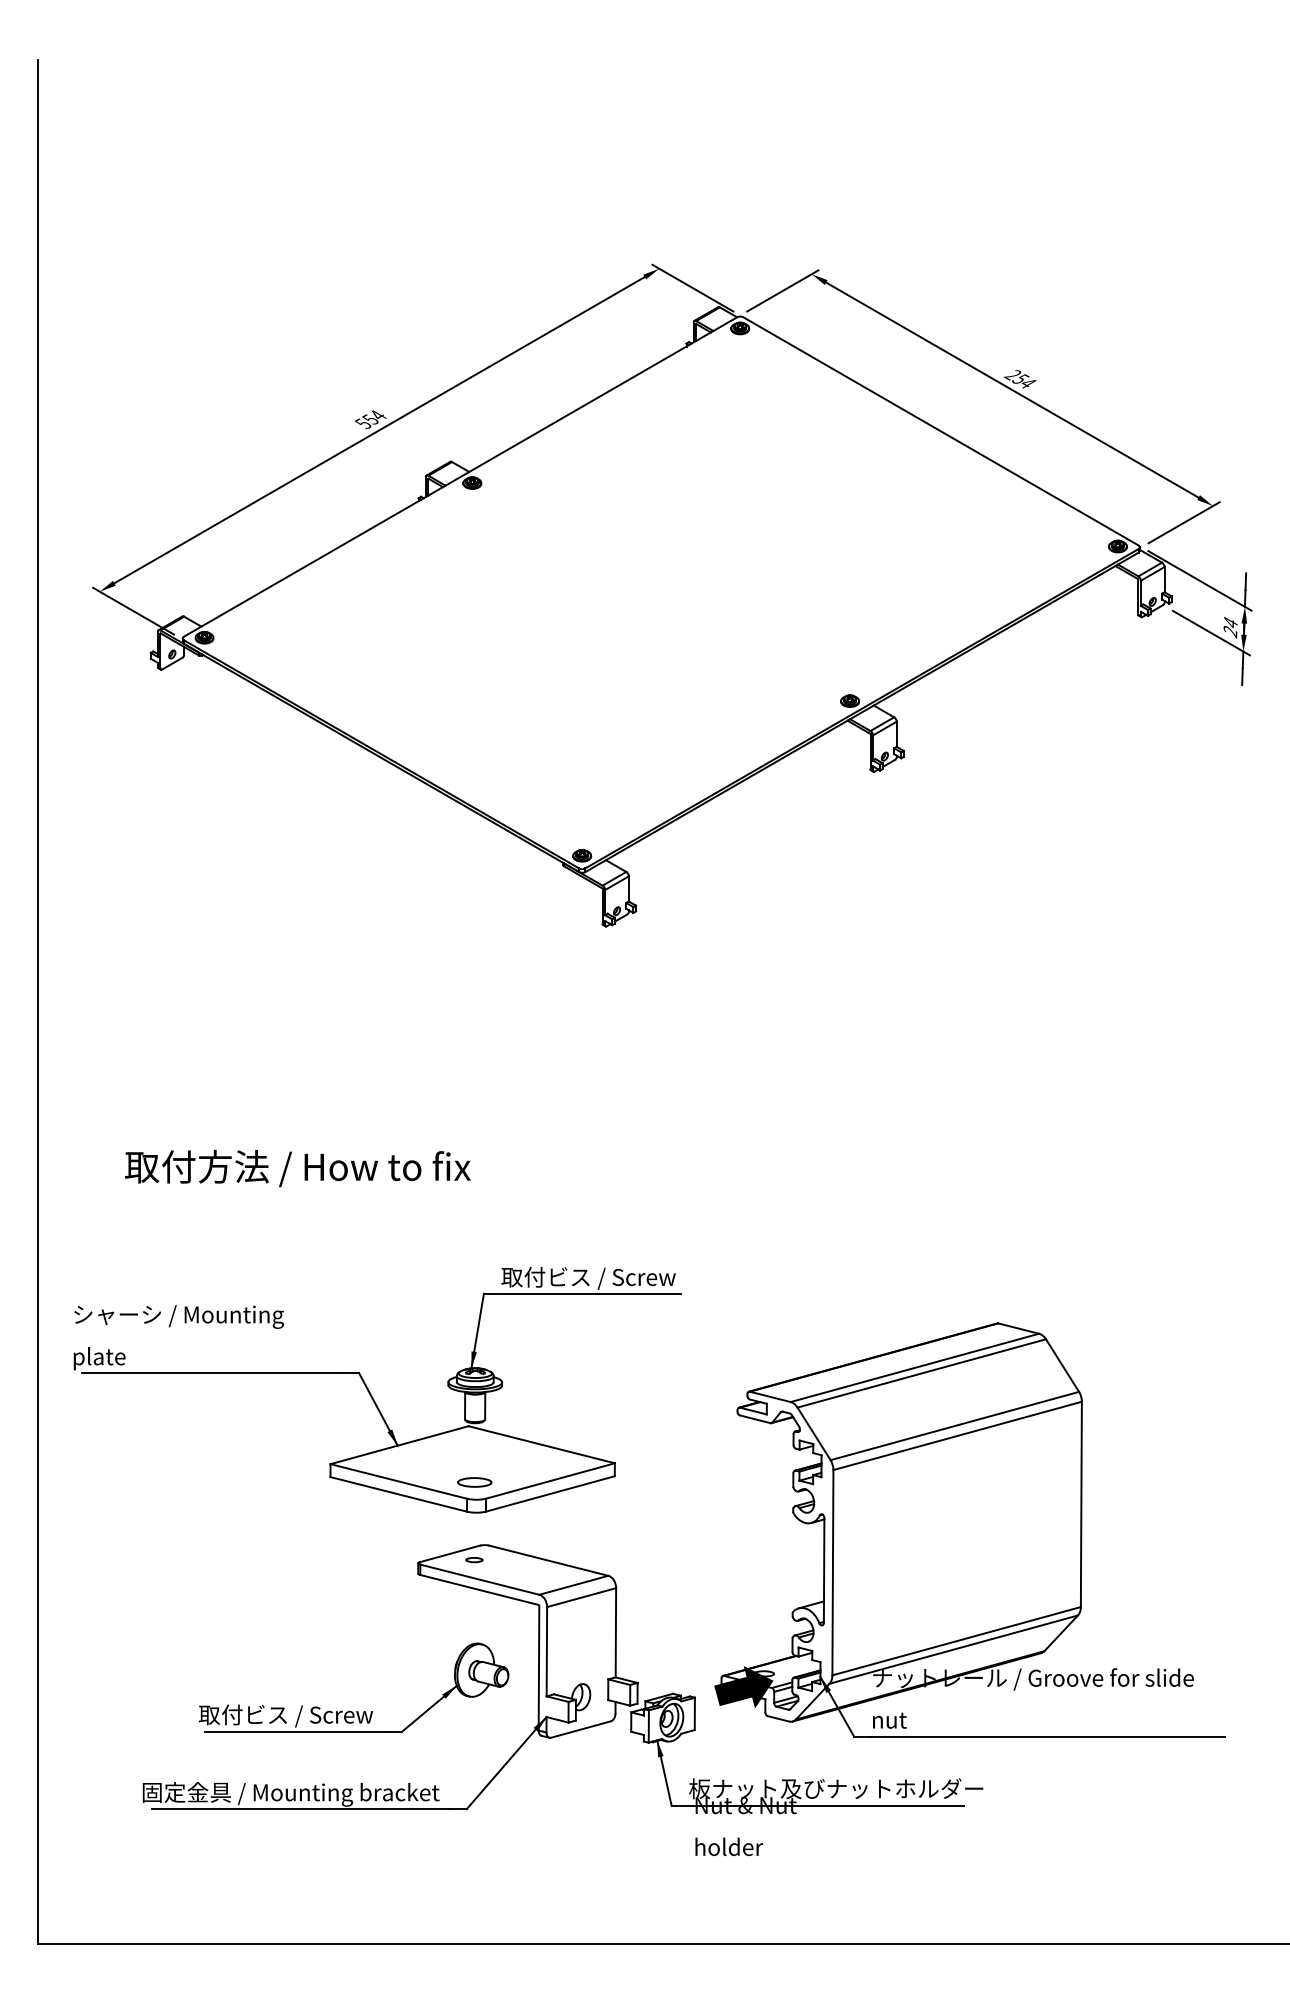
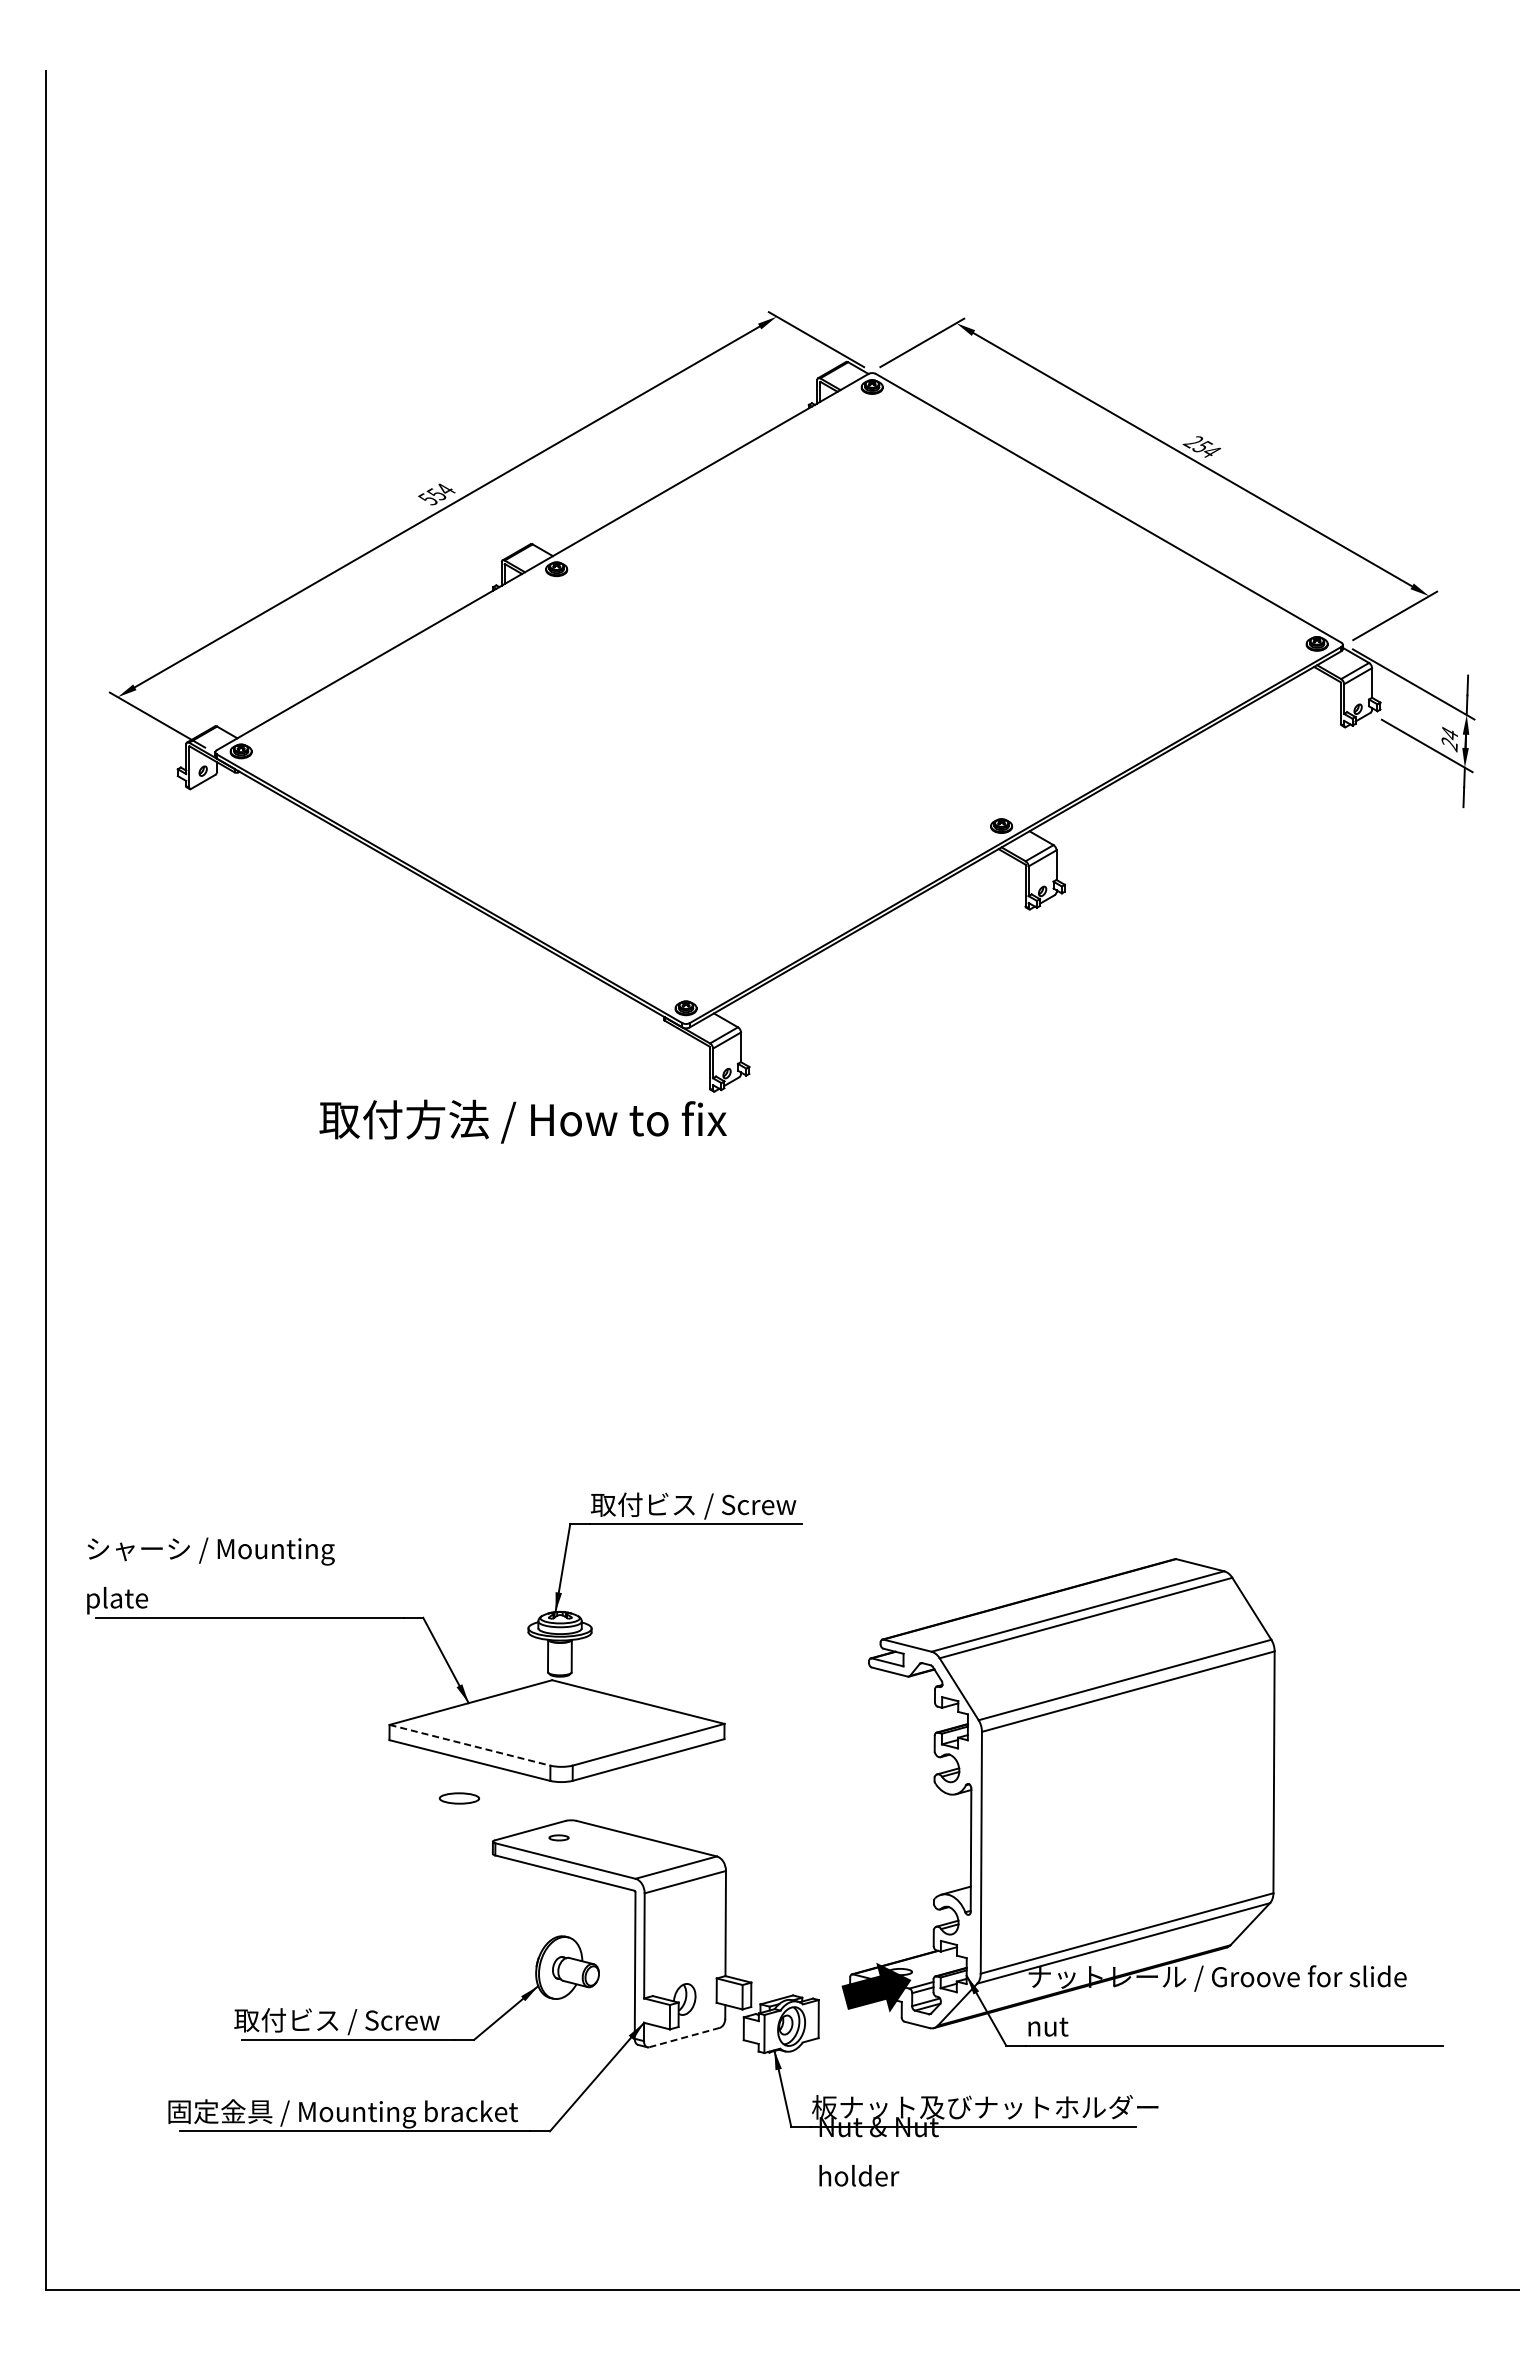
text: (297, 1168) -> (522, 1121), moved
line: (399, 1481) -> (470, 1745), solid -> dashed
part: (474, 1482) -> (459, 1798), moved
line: (580, 1729) -> (684, 2037), solid -> dashed

